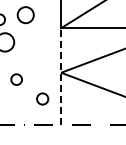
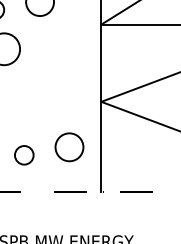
line: (61, 76) -> (101, 108), dashed -> solid
circle: (16, 79) -> (23, 155), moved
circle: (42, 98) -> (69, 146), size x1.43

